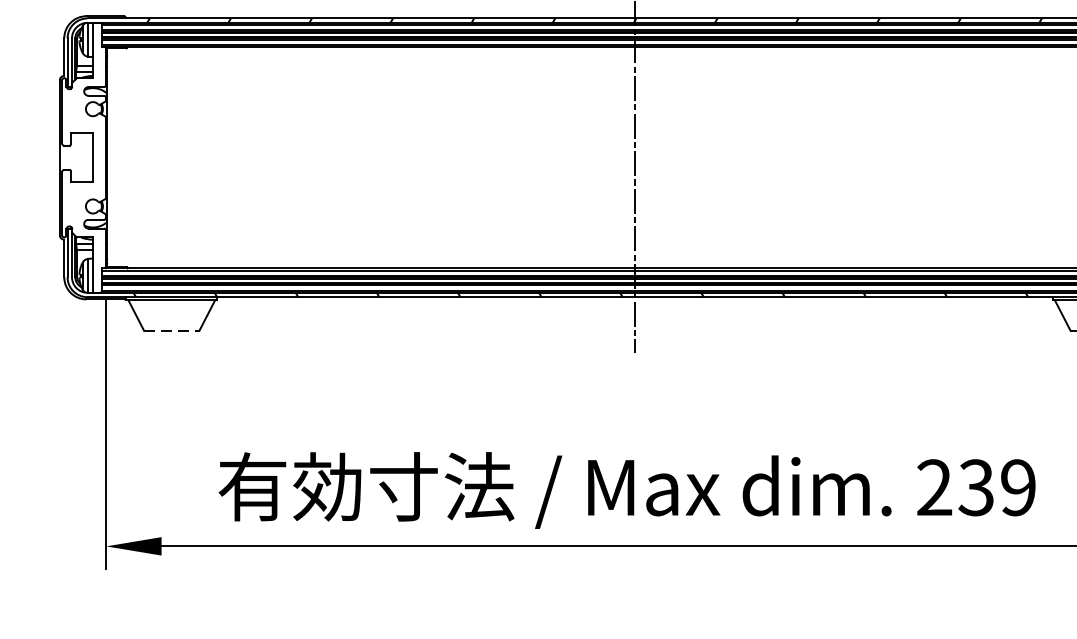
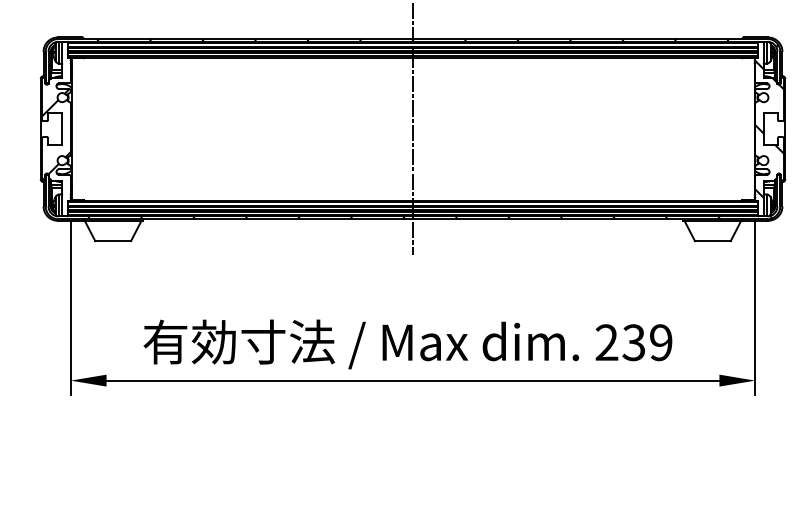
hatch: (84, 166) -> (56, 134), added
line: (172, 331) -> (113, 241), dashed -> solid

